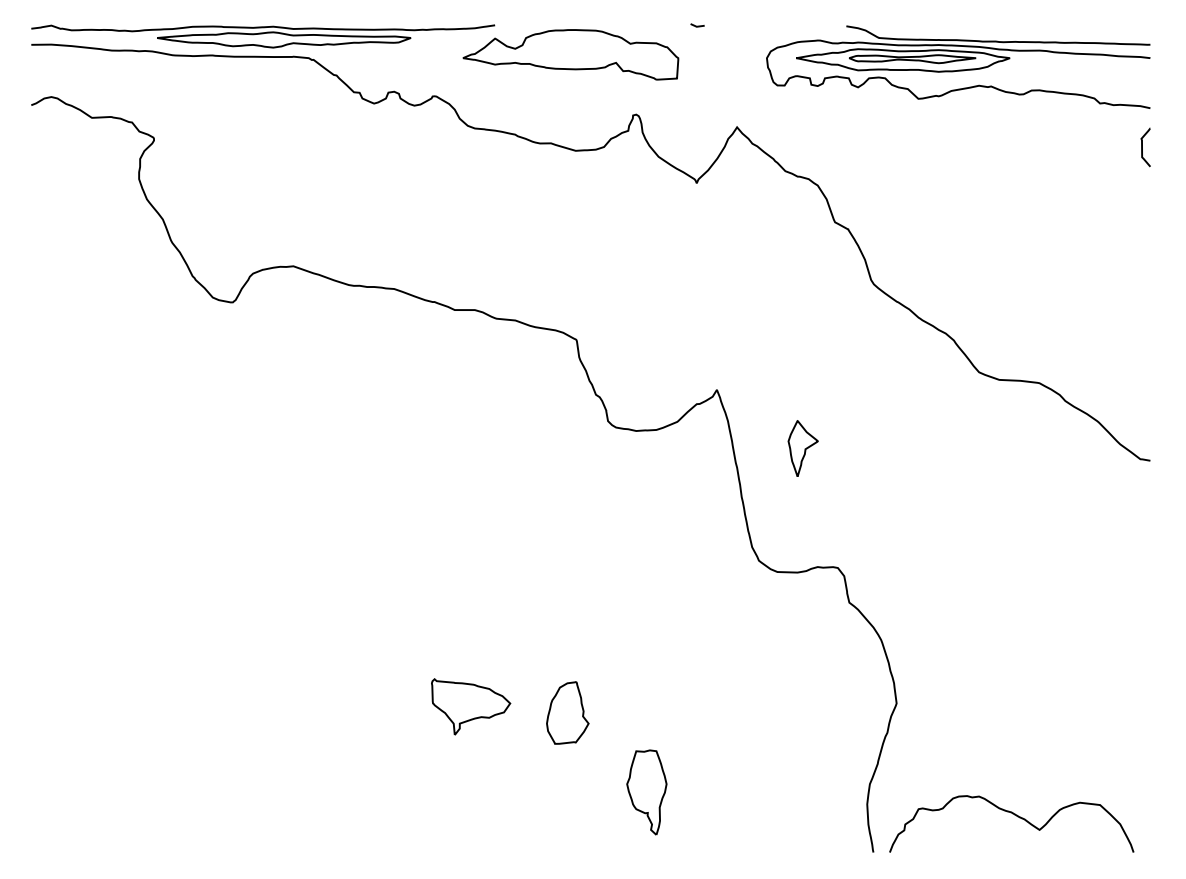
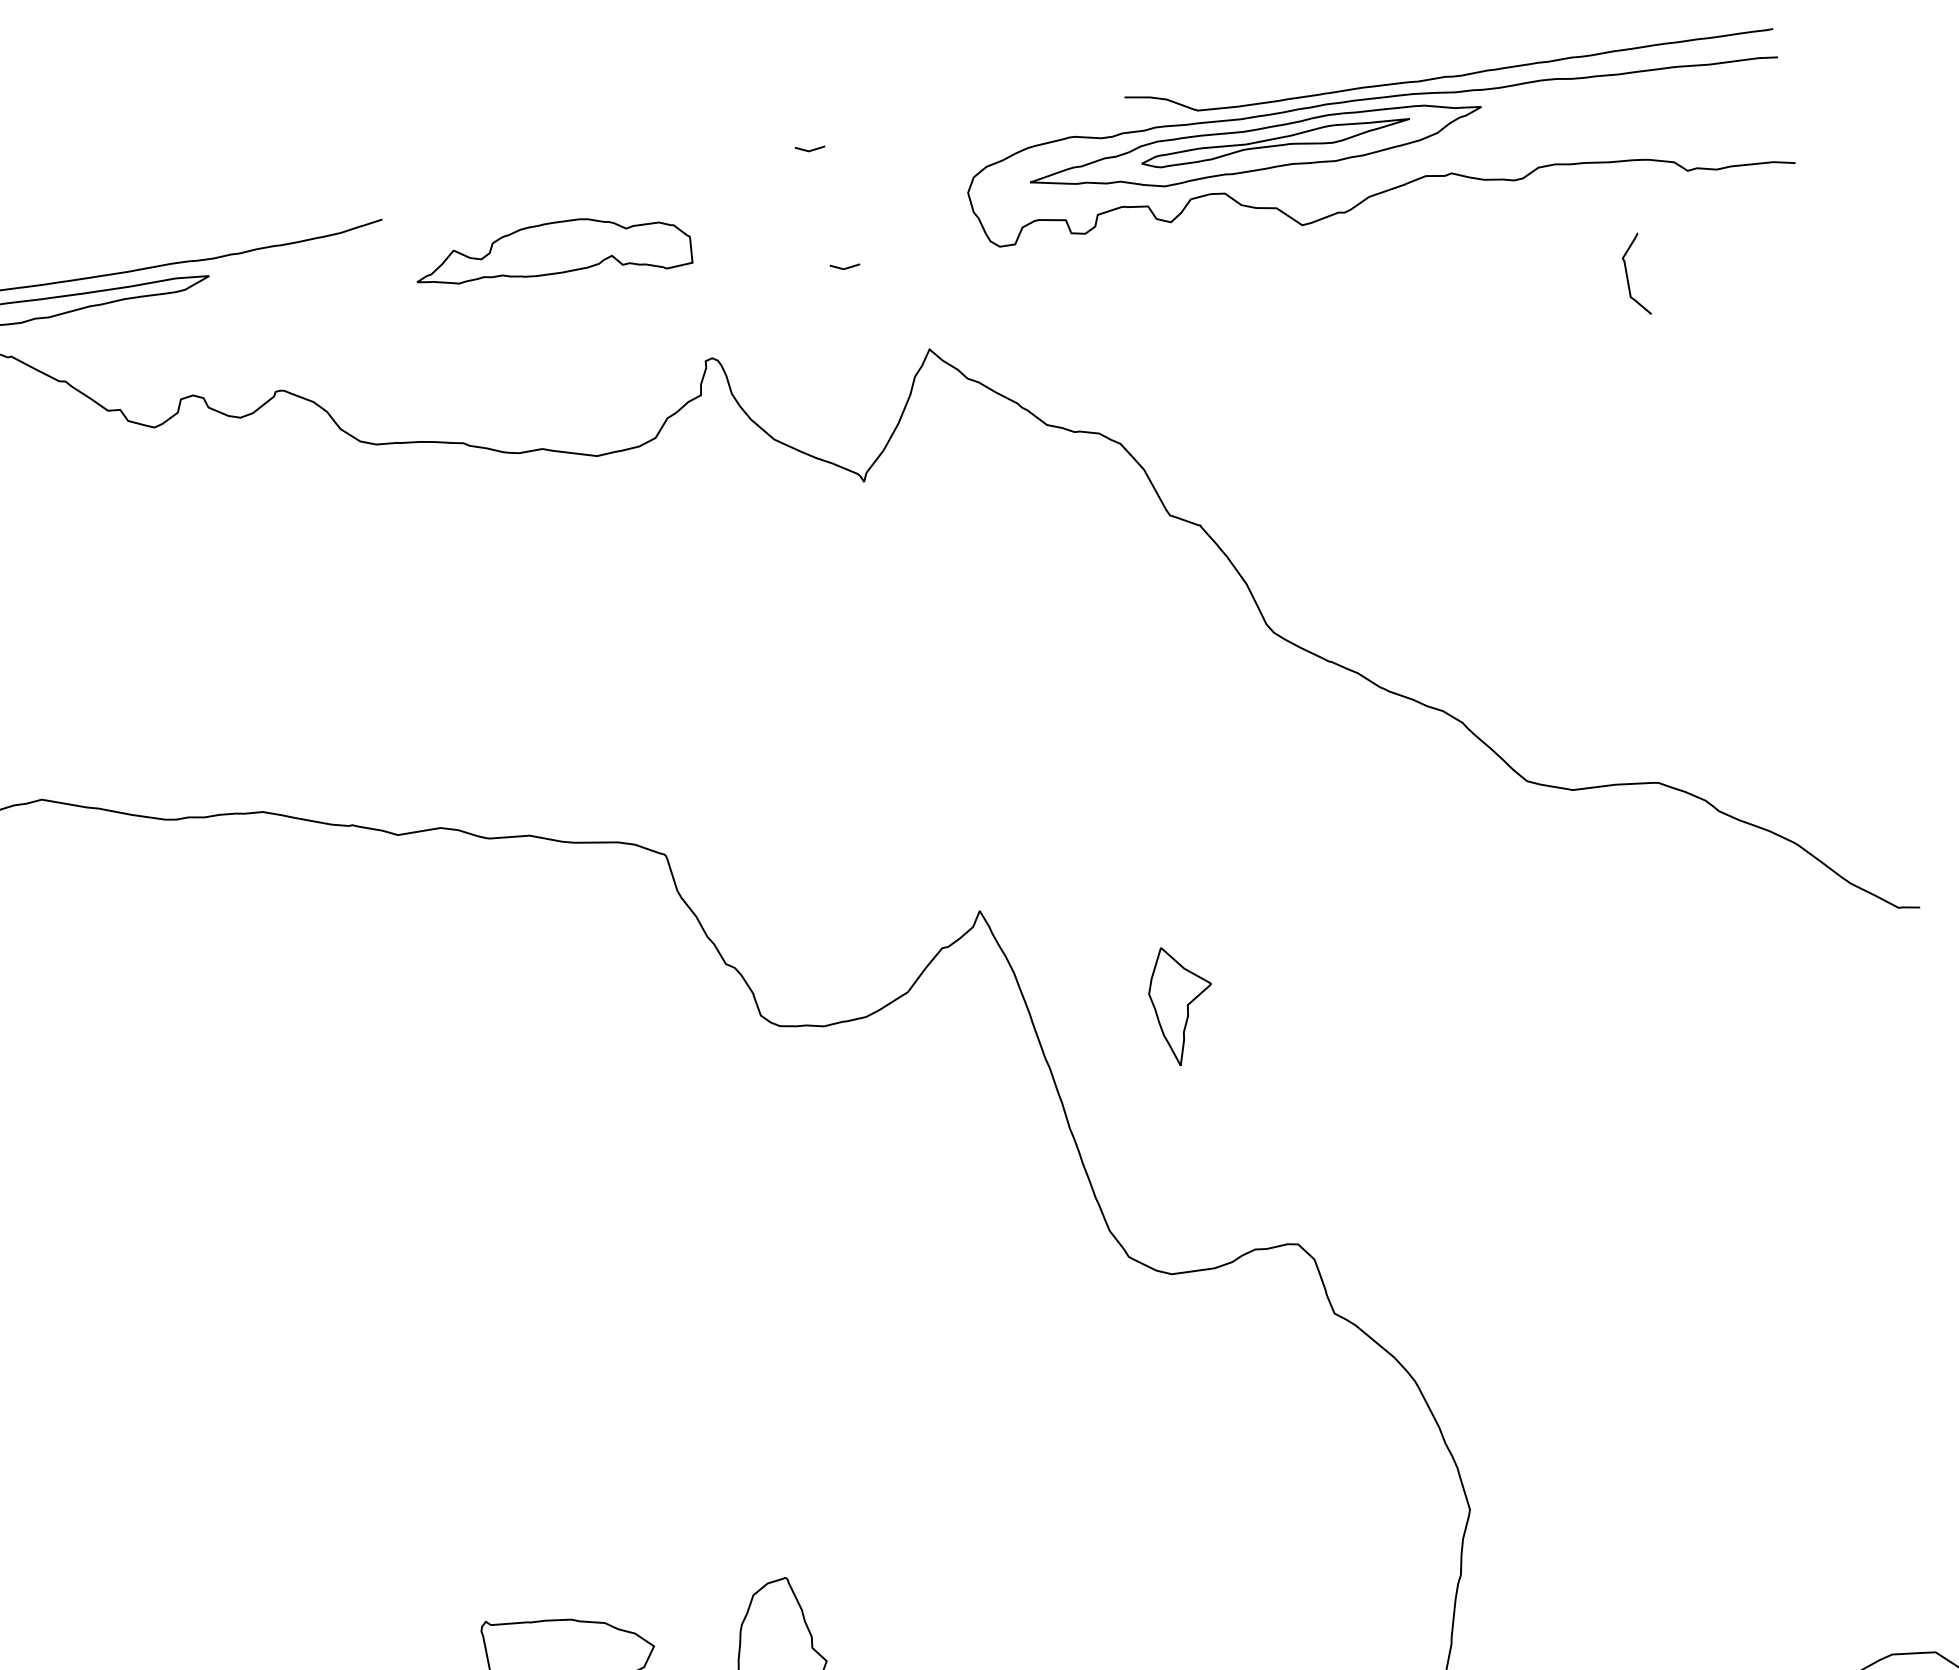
part: (570, 54) -> (551, 254), size x0.6
line: (704, 82) -> (844, 266), added
curve: (1142, 147) -> (1628, 276), moved

